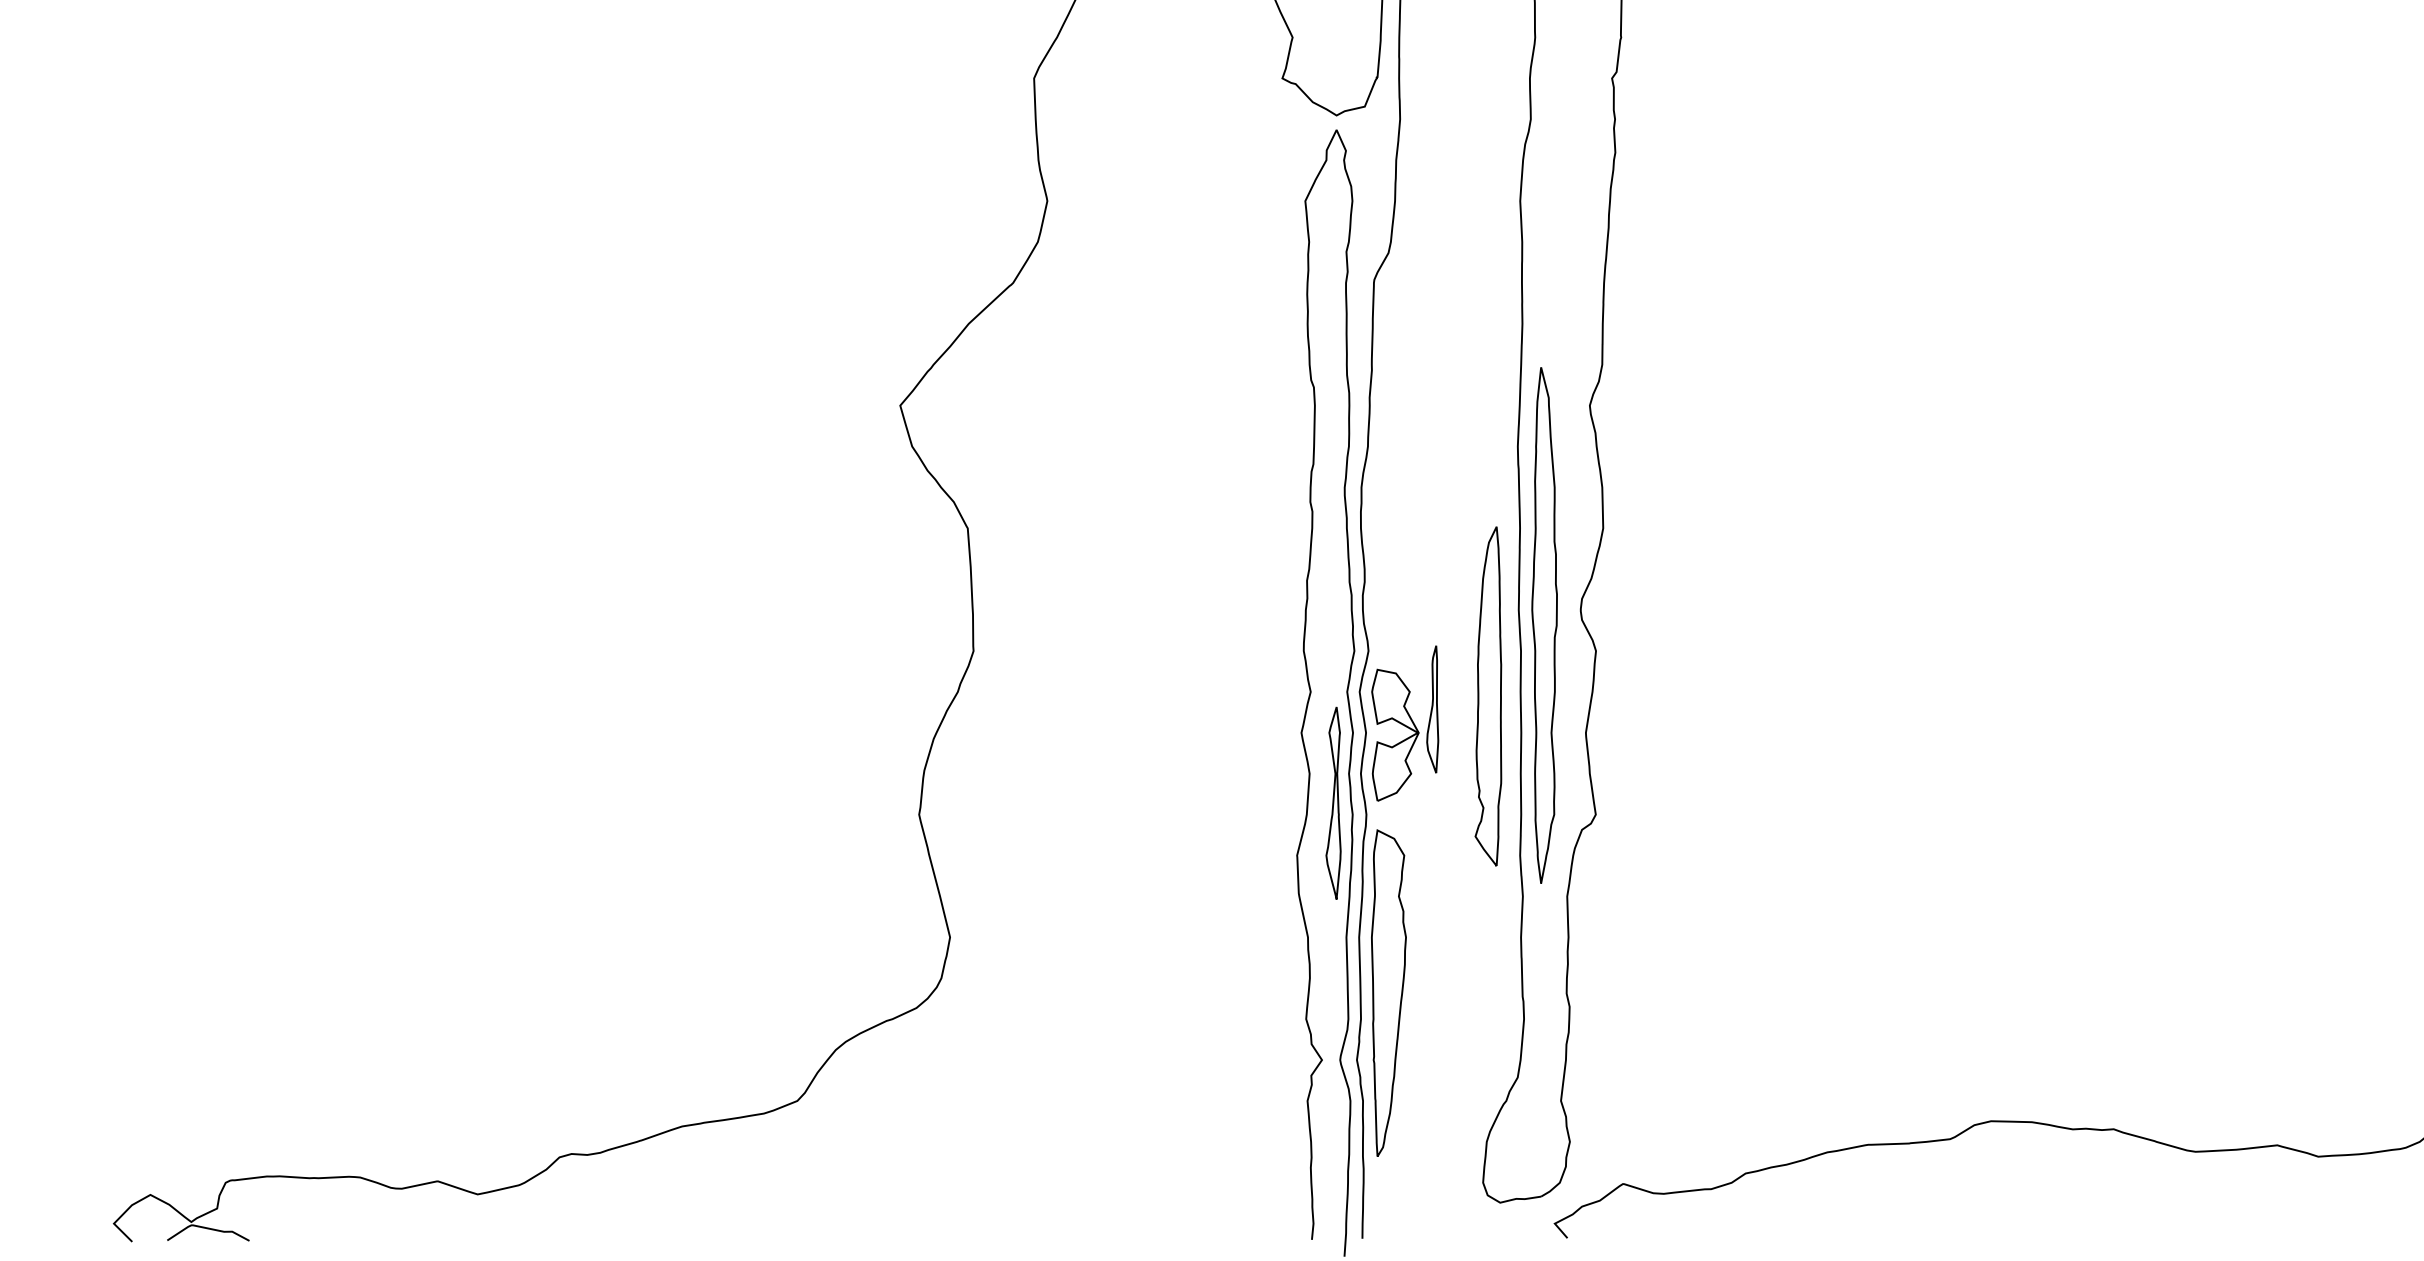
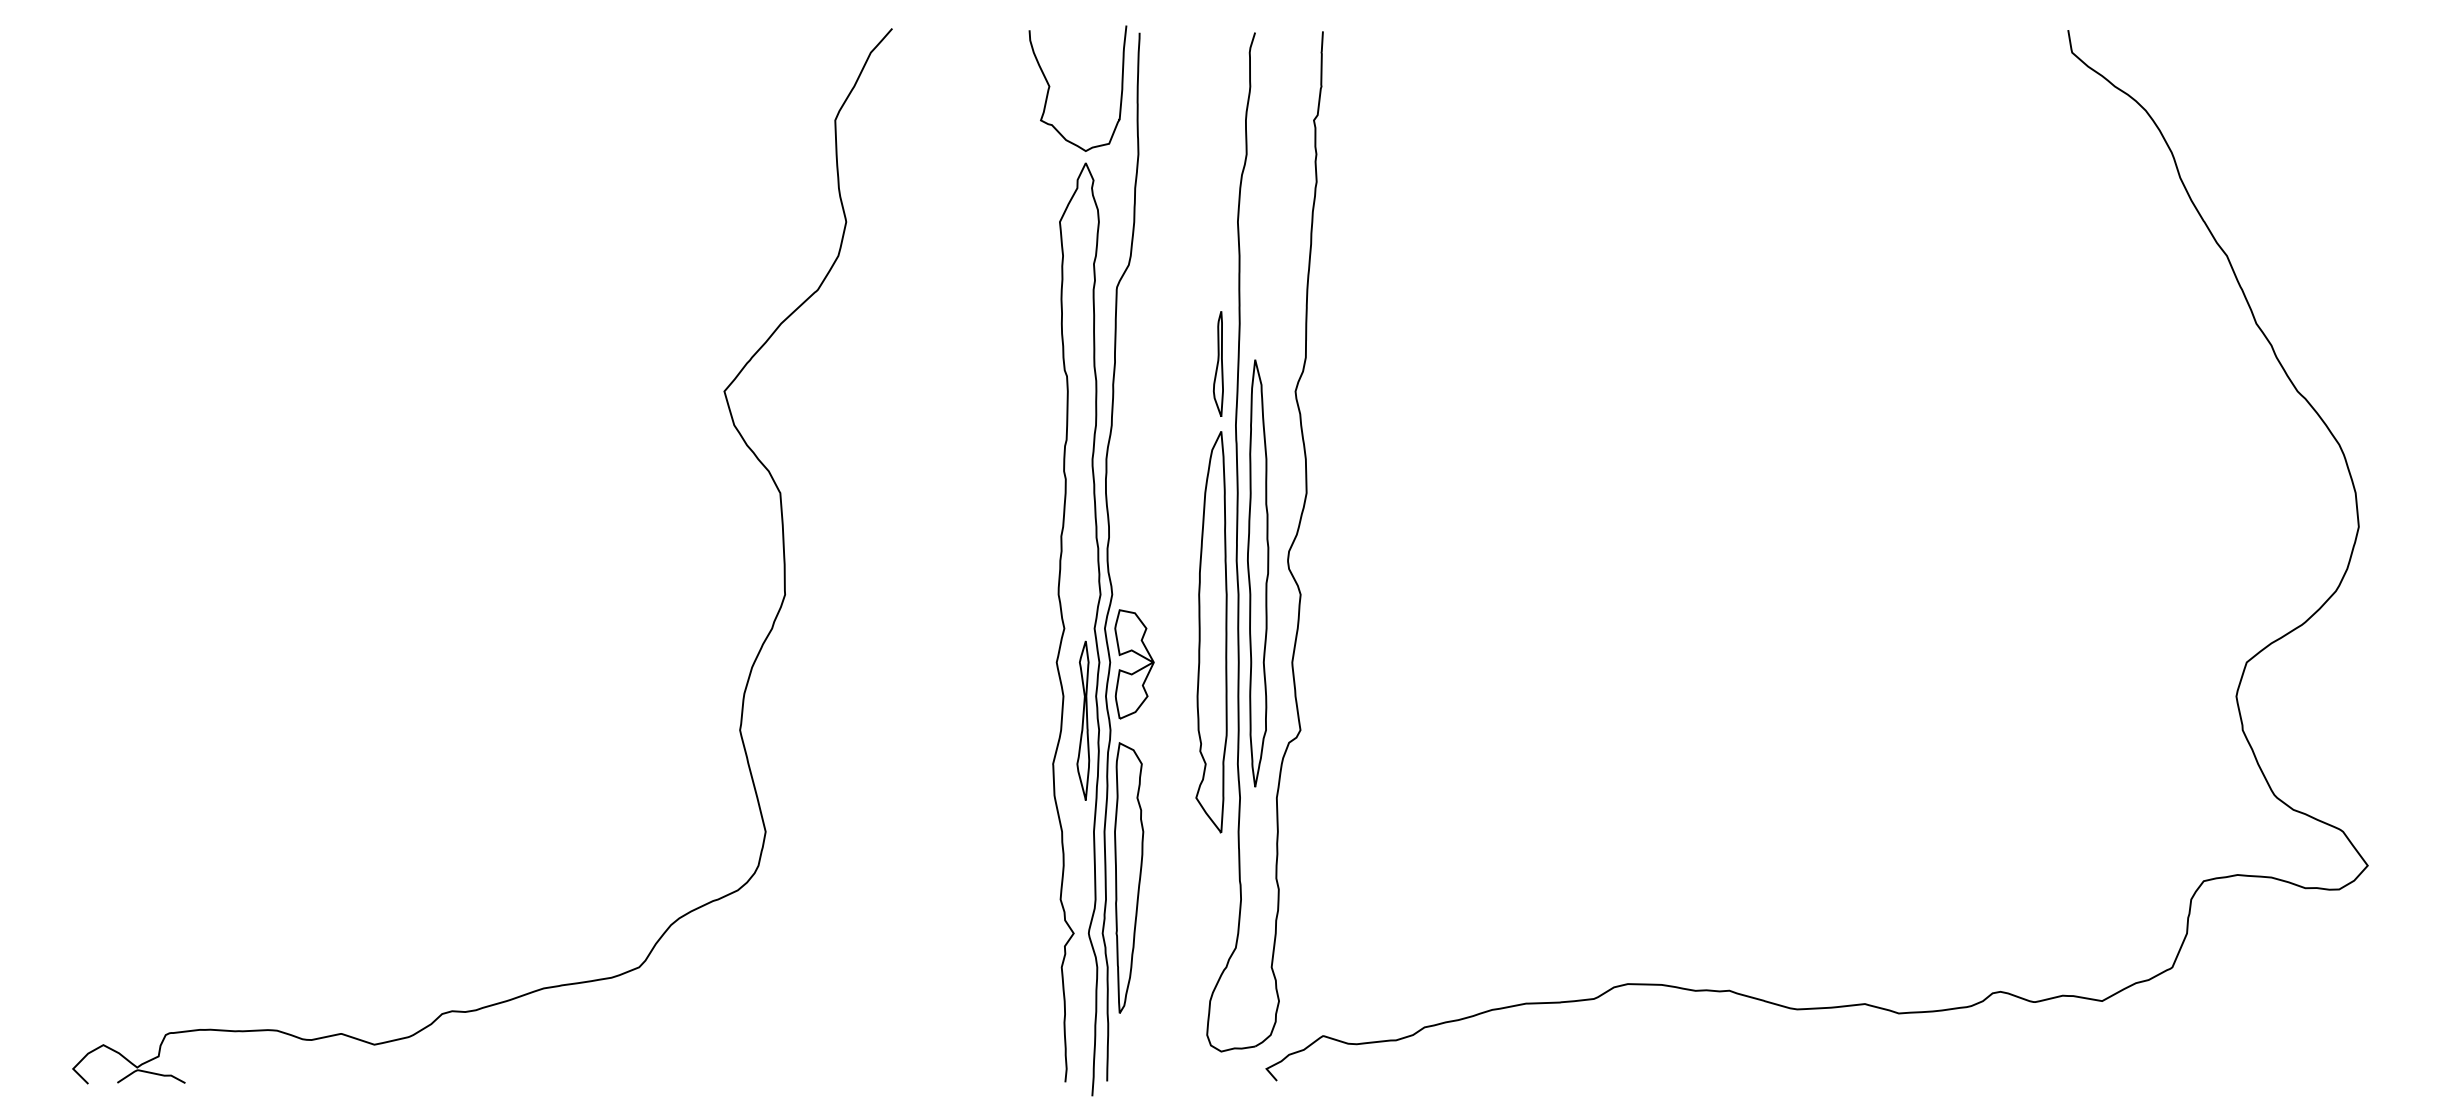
part: (1488, 696) -> (1211, 632), size x1.43
part: (1432, 708) -> (1218, 363), moved

